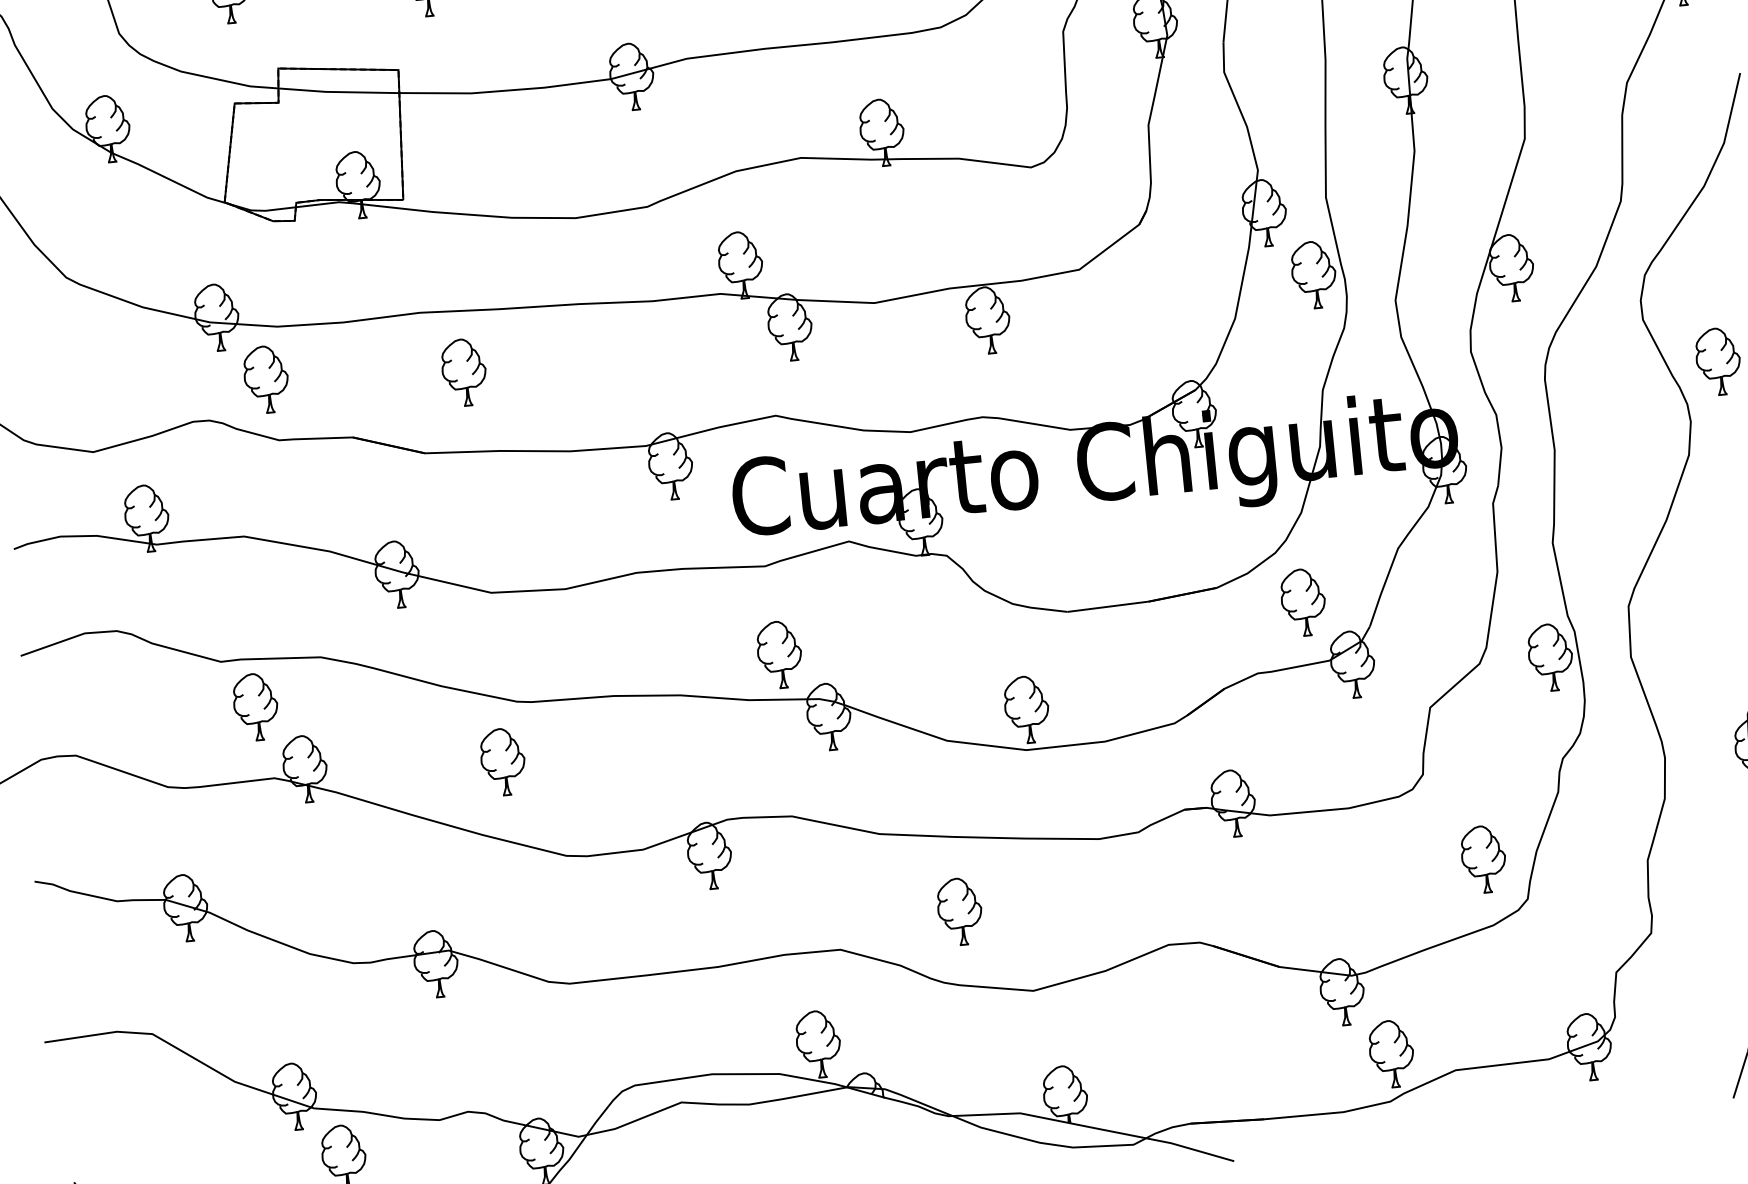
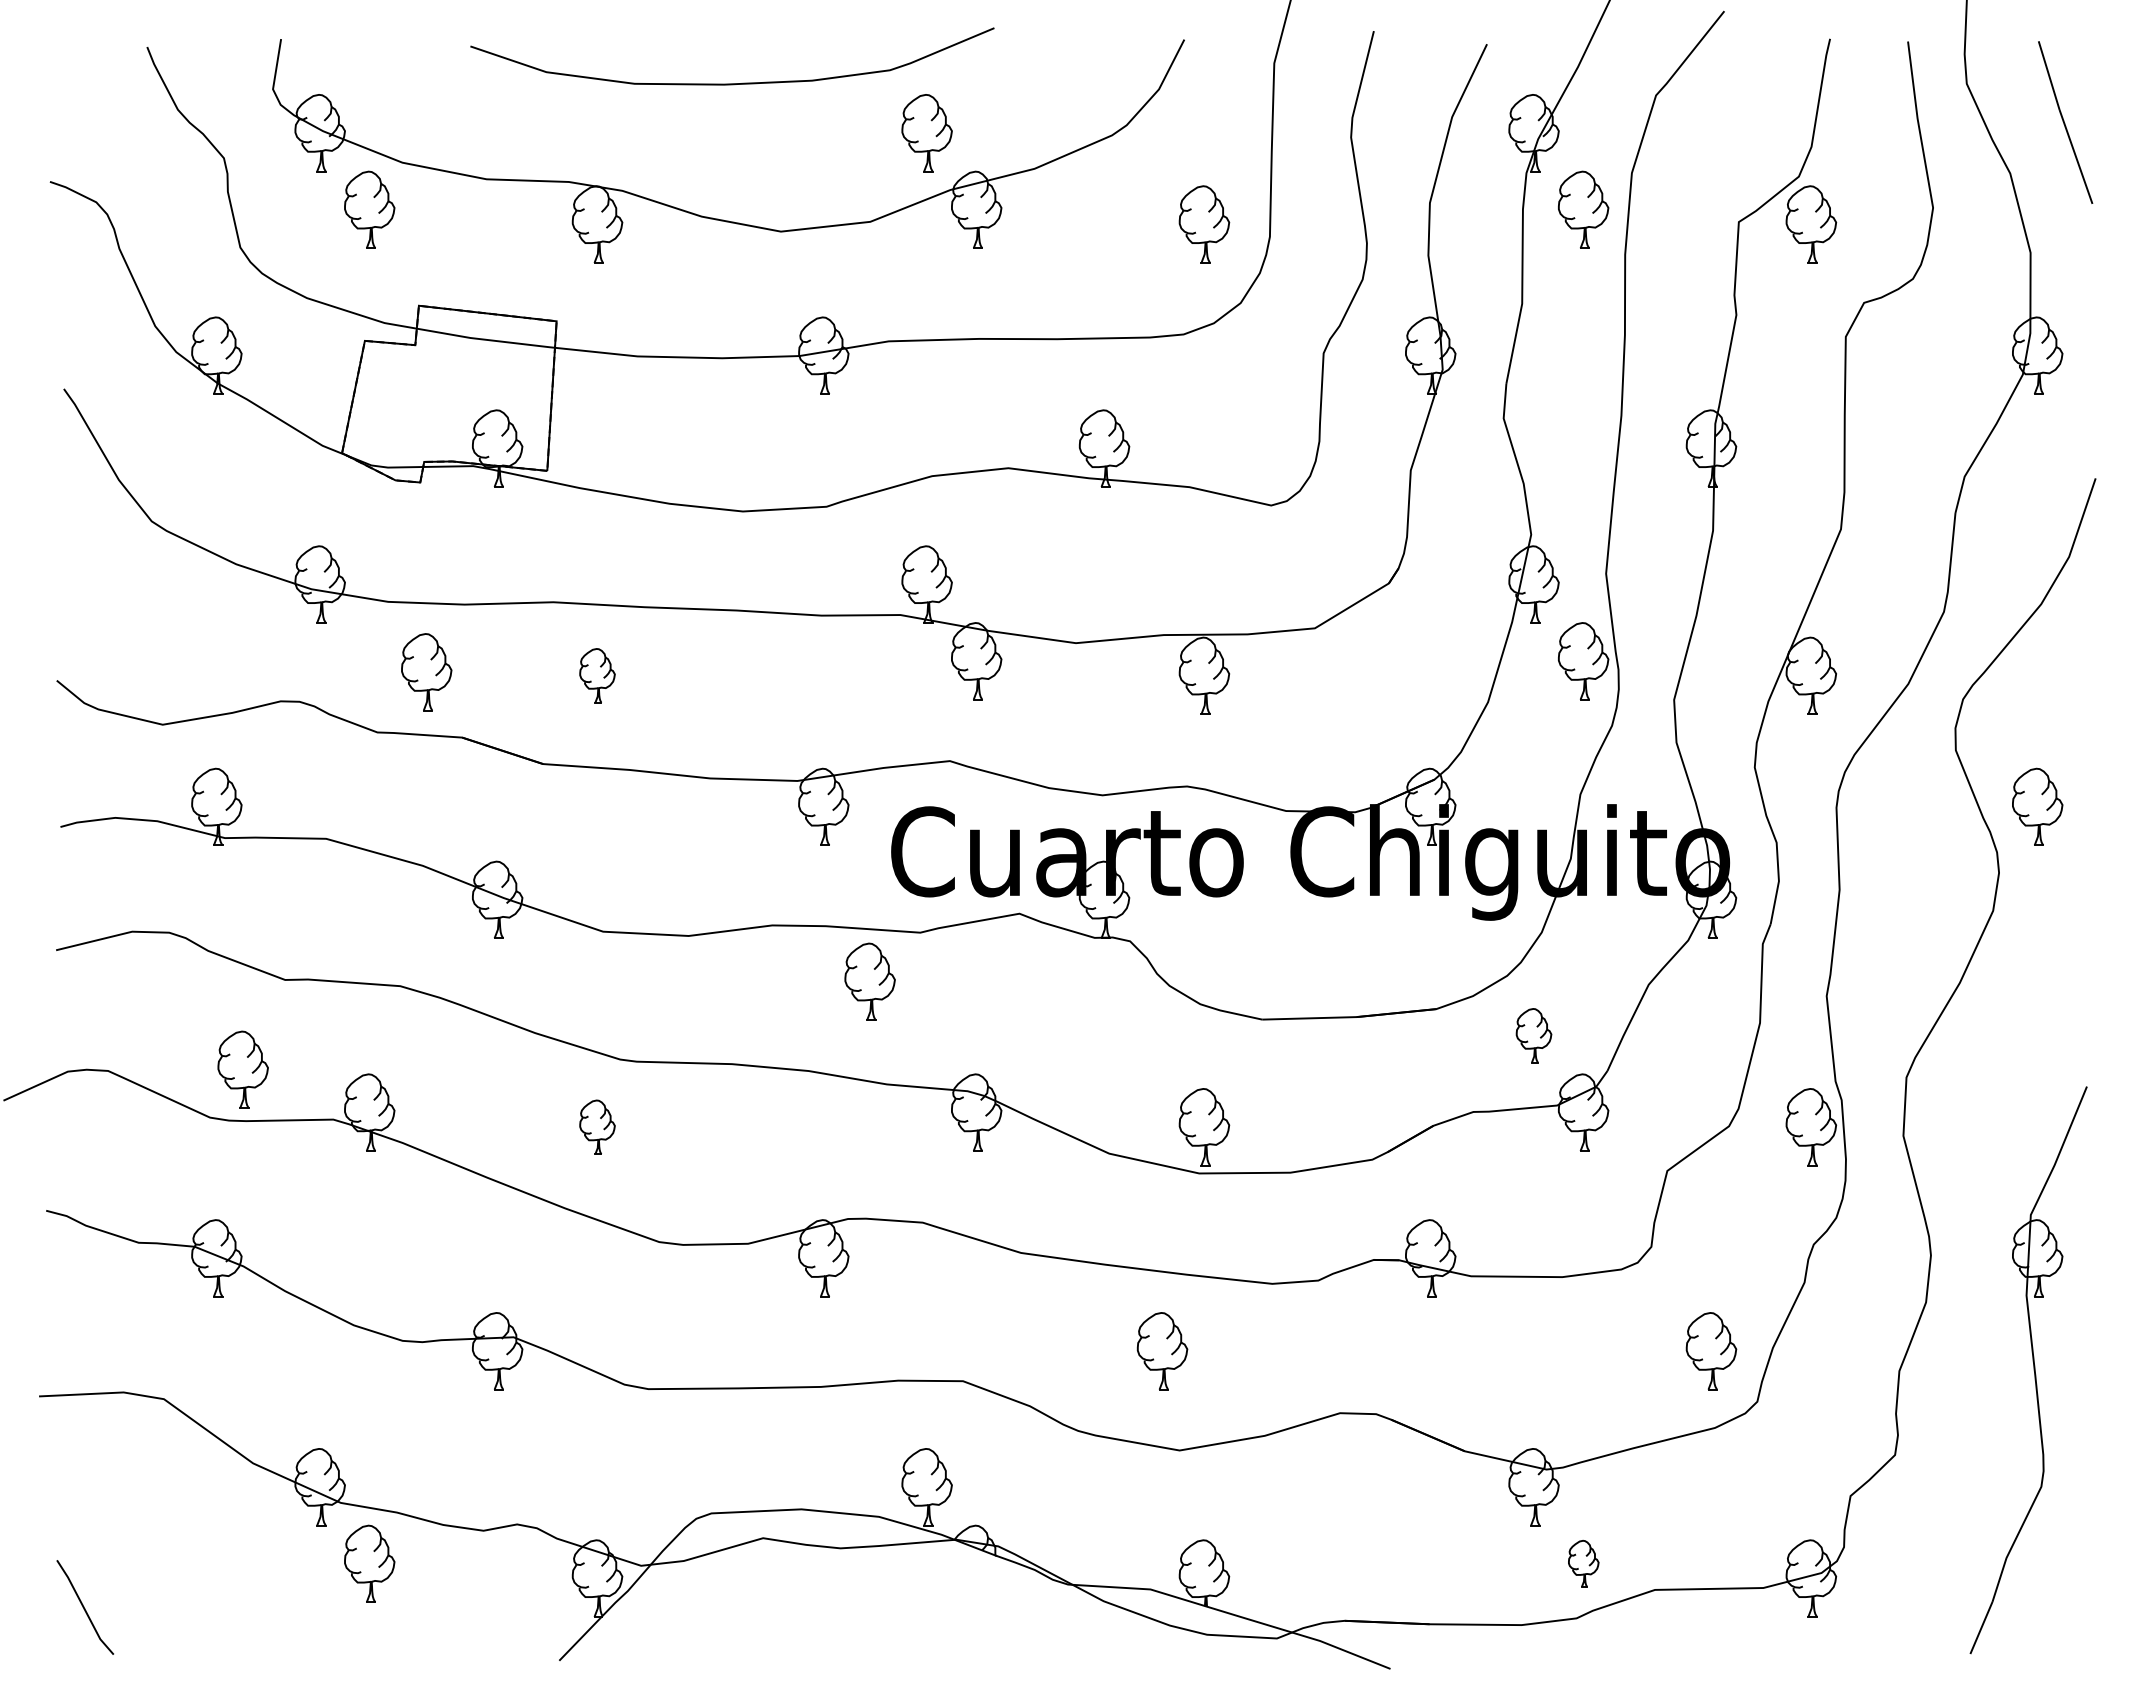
part: (464, 372) -> (597, 675), size x0.7
part: (266, 379) -> (426, 672), moved
part: (1303, 602) -> (1533, 1035), size x0.7
part: (779, 654) -> (869, 981), moved
part: (255, 706) -> (242, 1069), moved
part: (503, 762) -> (597, 1127), size x0.7
part: (960, 911) -> (1162, 1351), moved
part: (1391, 1053) -> (1583, 1563), size x0.6

